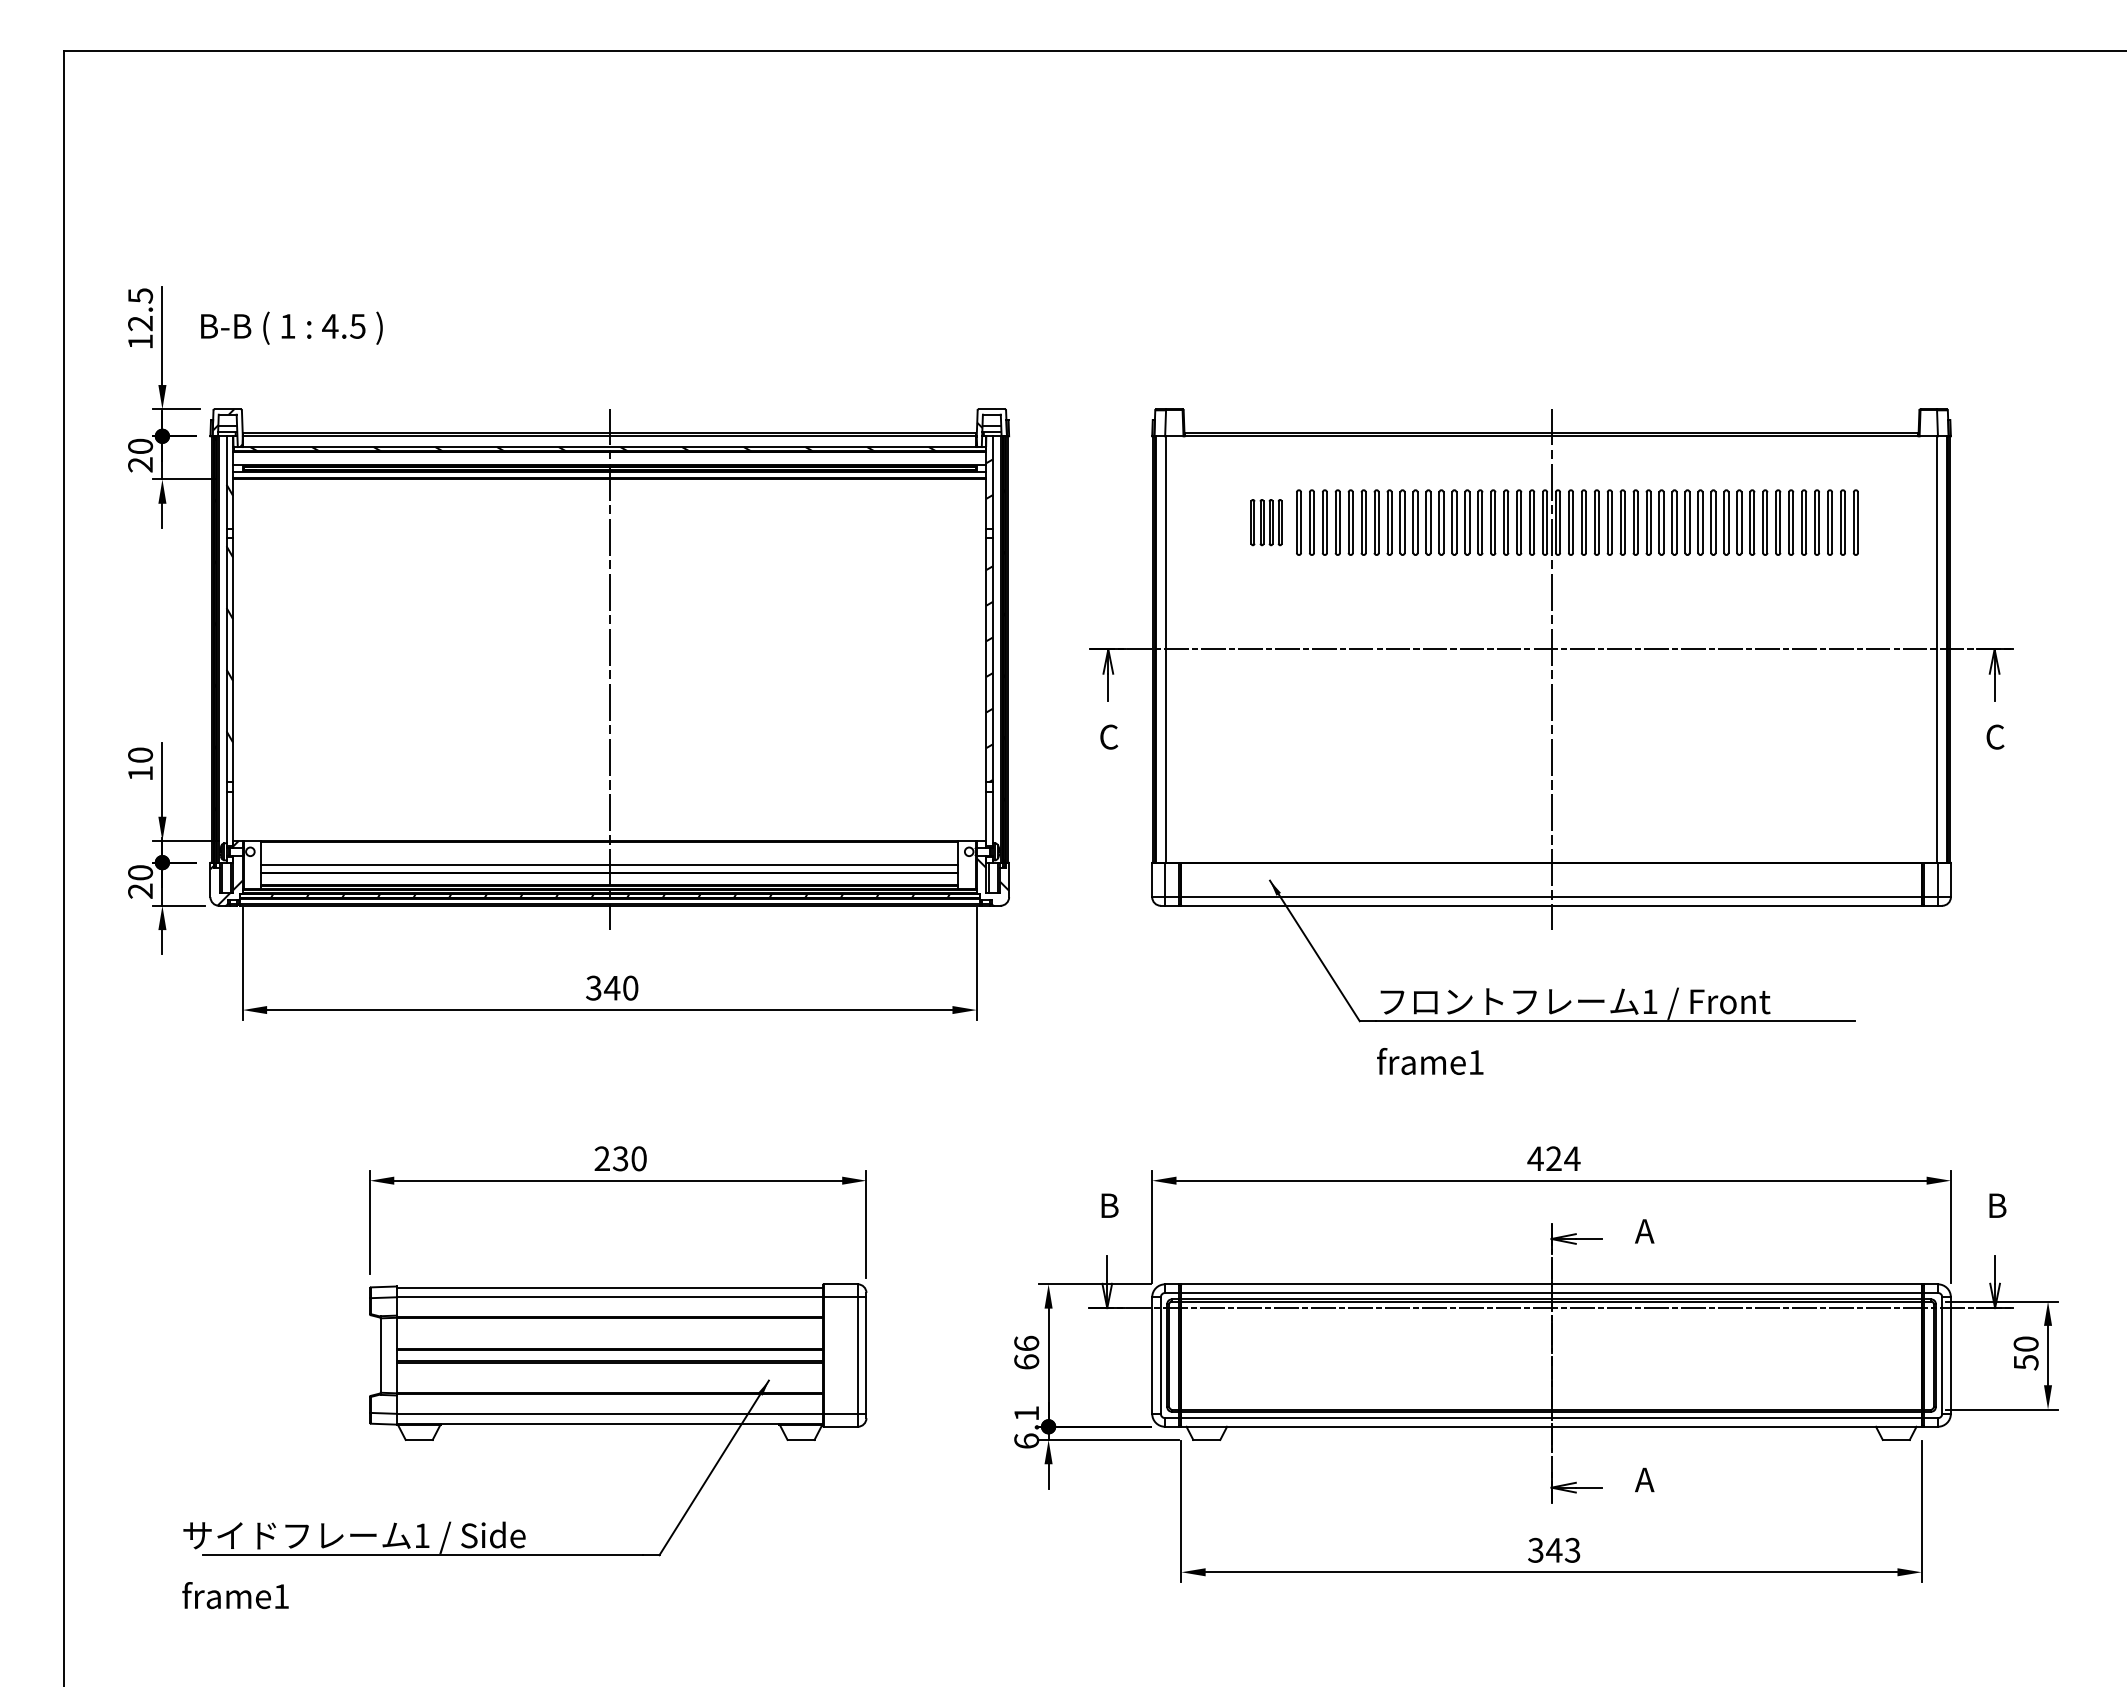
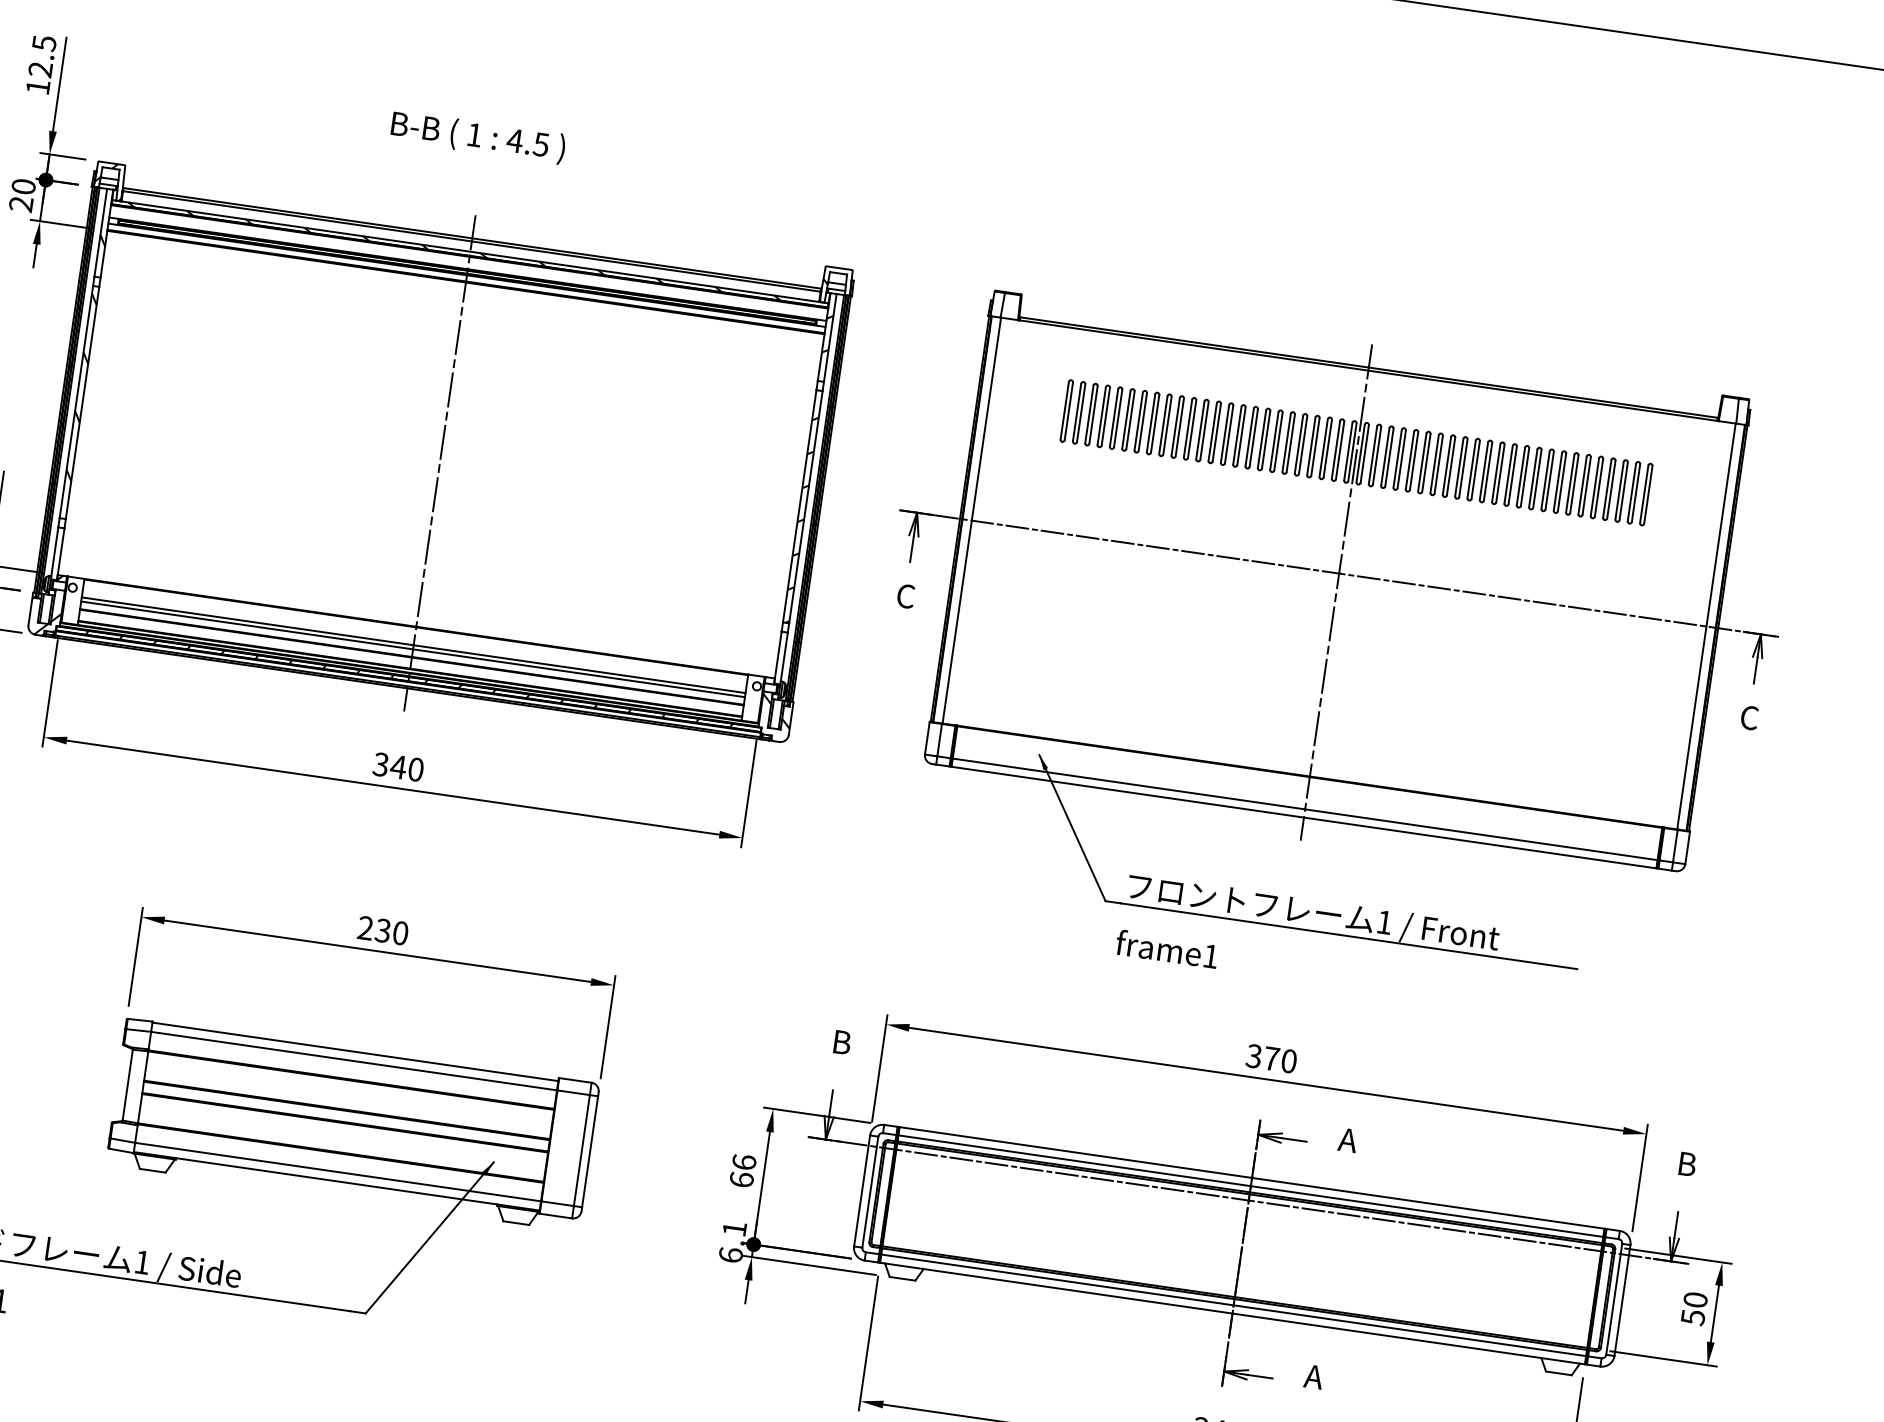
text: (291, 327) -> (477, 136), moved
part: (1266, 522) -> (1085, 413), size x1.43
line: (609, 860) -> (413, 645), added
text: (1553, 1158) -> (1271, 1058), 424 -> 370

